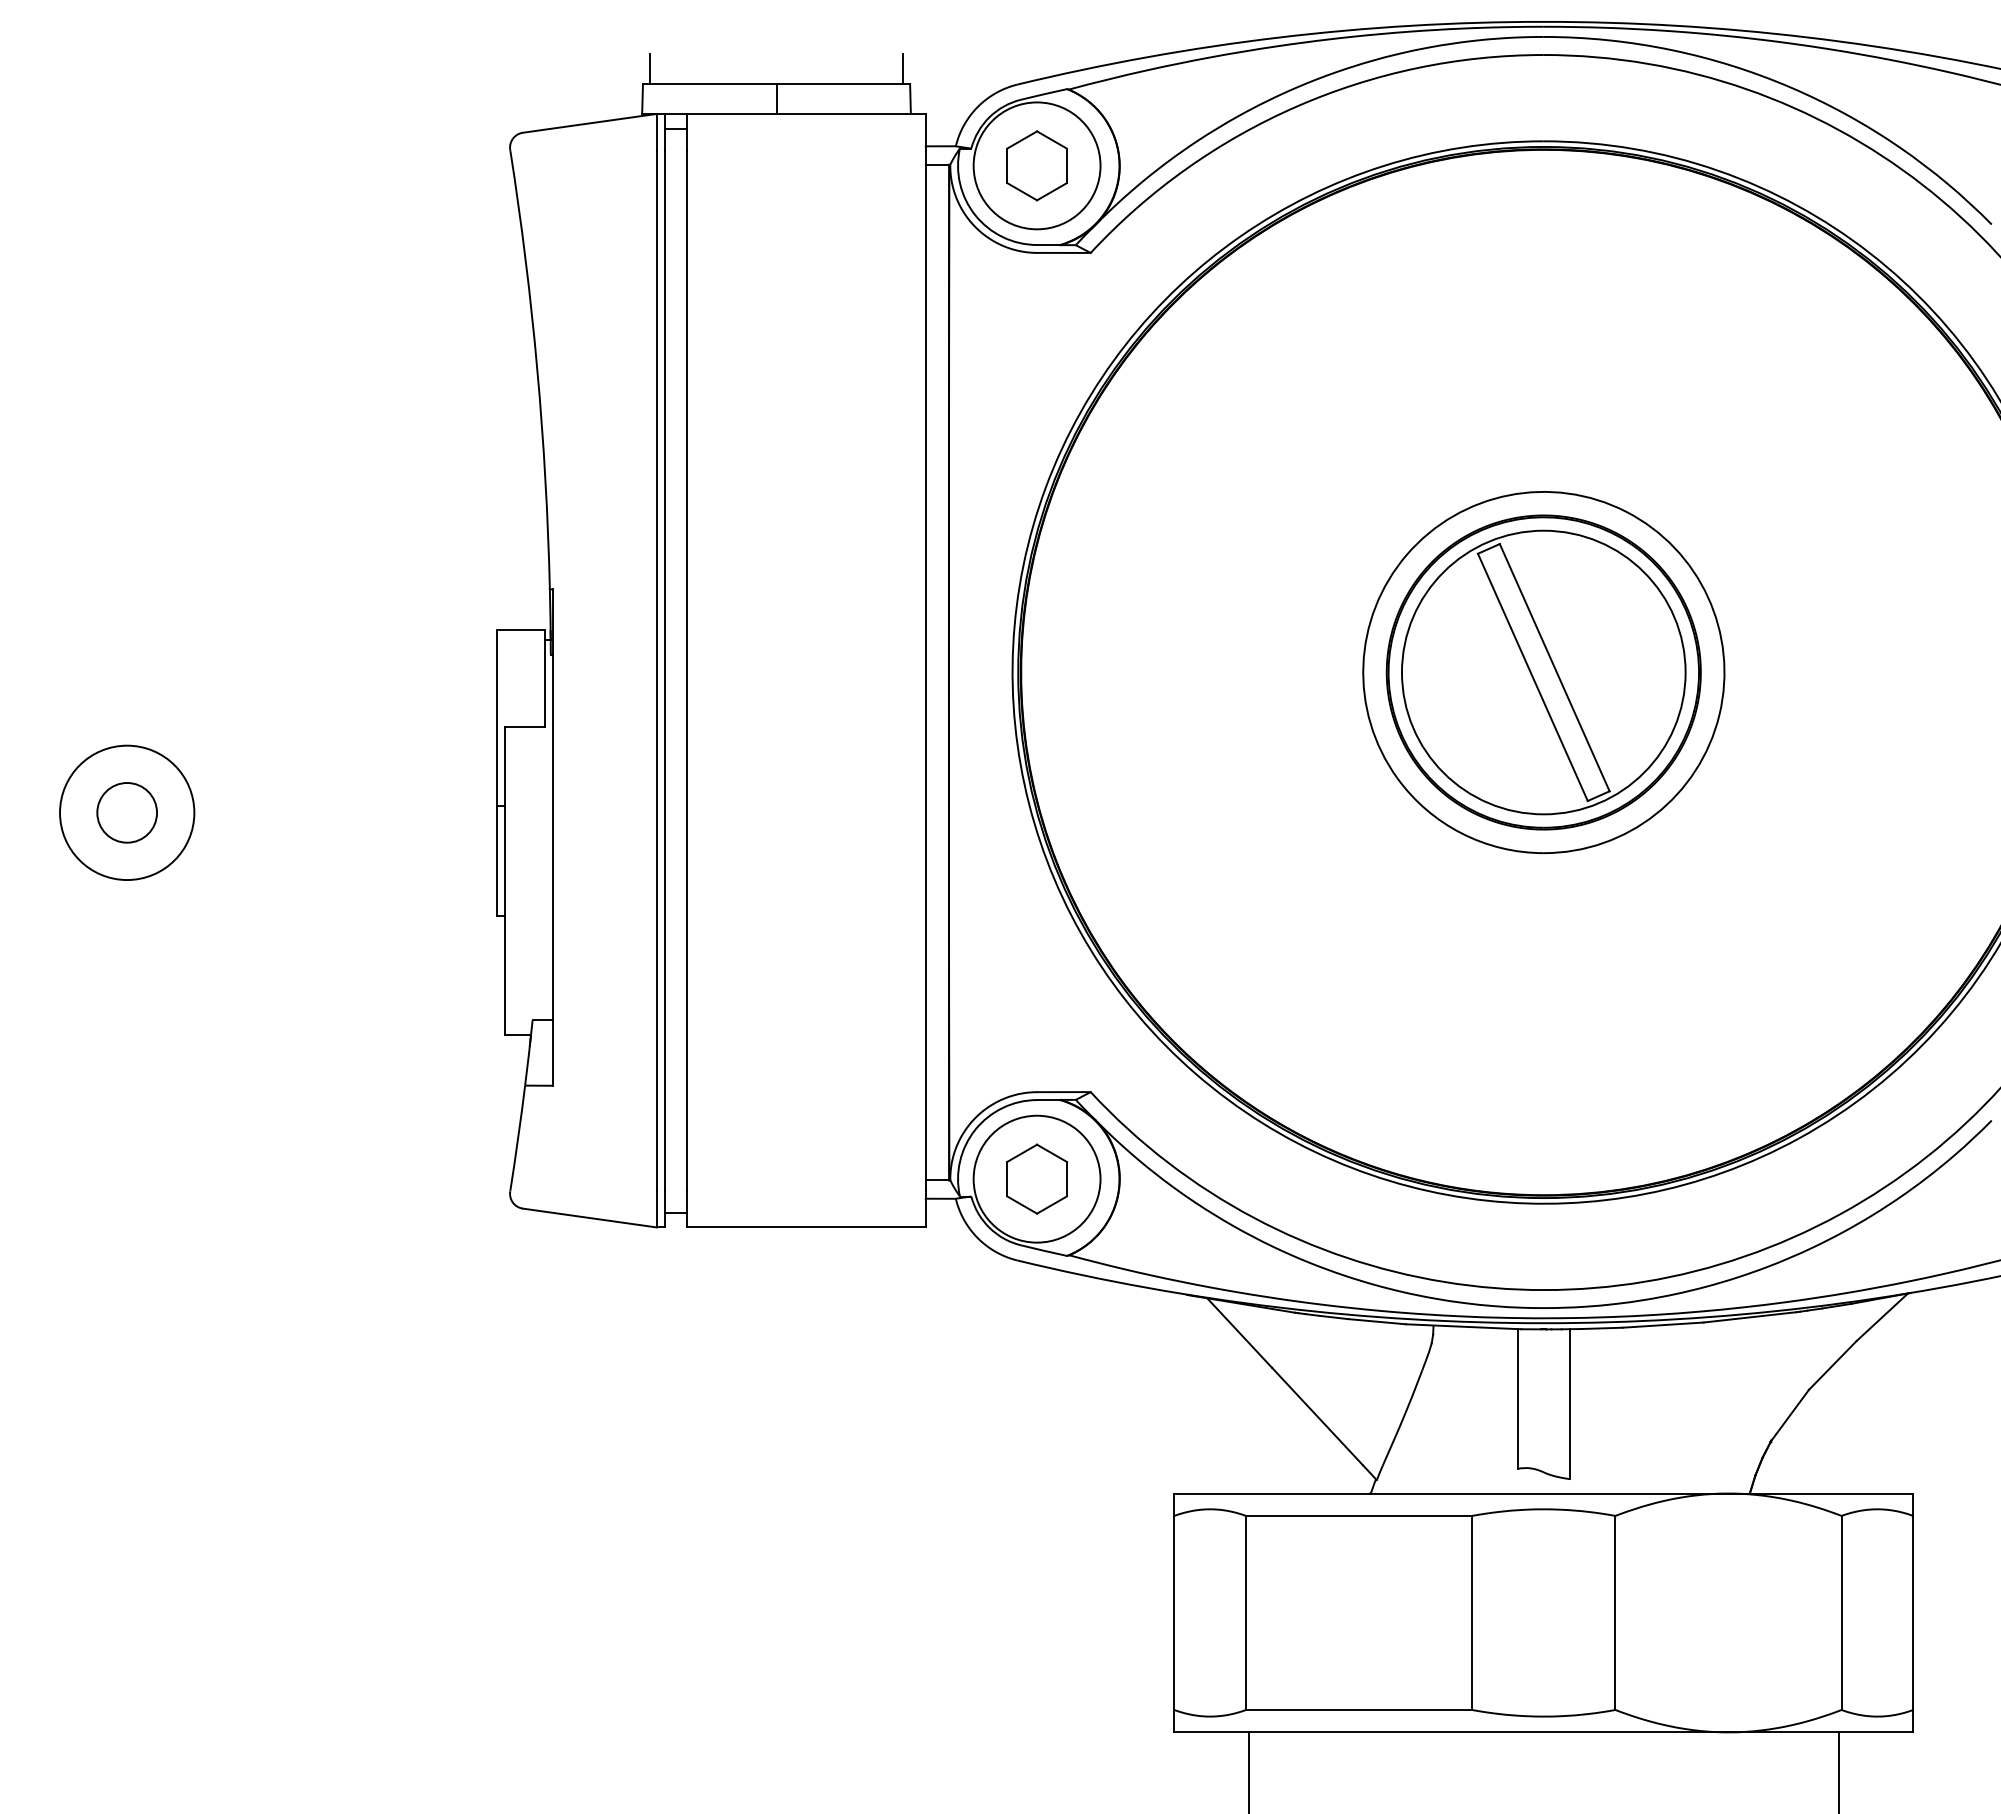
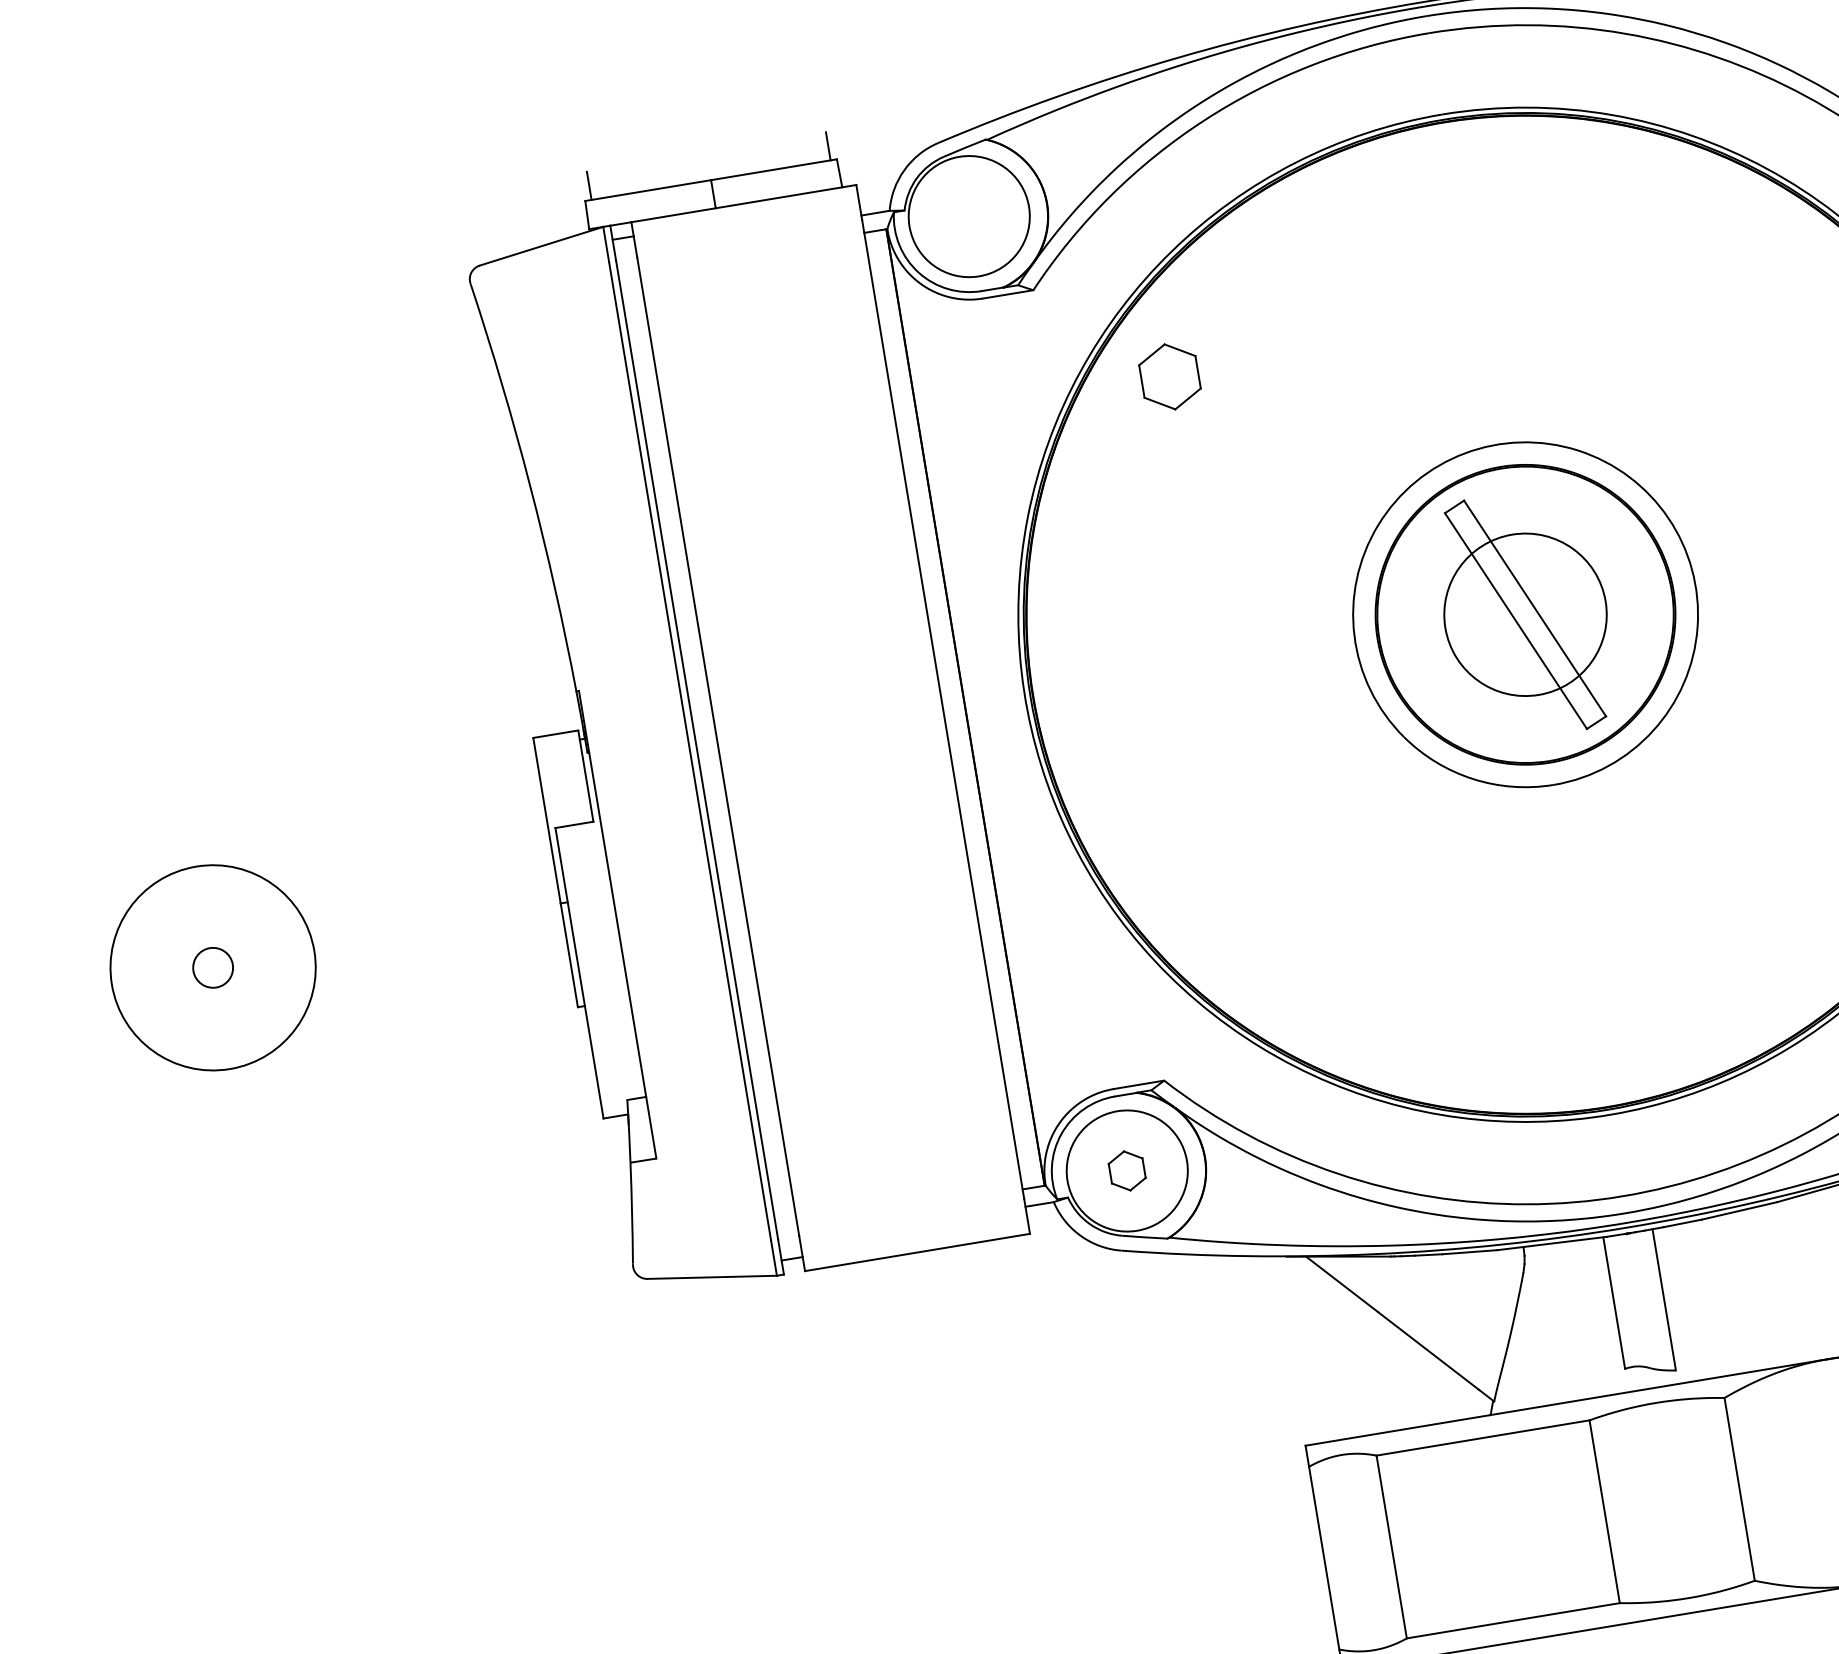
part: (1036, 165) -> (1169, 376), moved
circle: (1543, 672) -> (1525, 614), size x0.6
circle: (127, 812) -> (213, 967), size x0.7
circle: (127, 812) -> (213, 967), size x1.6
part: (1036, 1178) -> (1126, 1170), size x0.6

